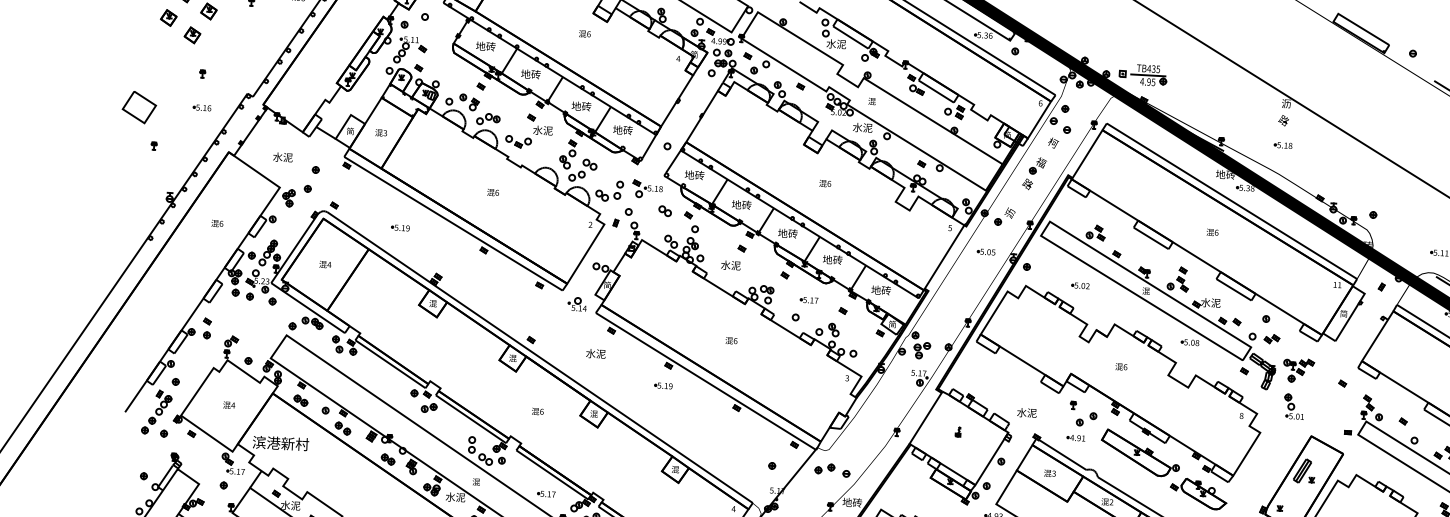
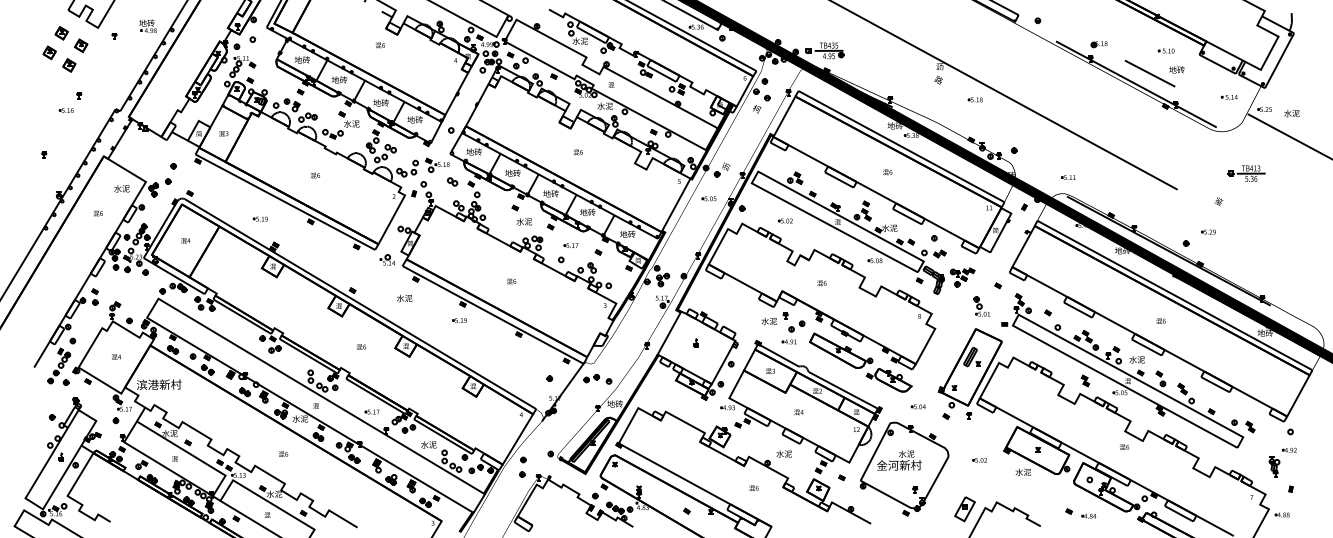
part: (139, 107) -> (30, 125), removed
part: (200, 107) -> (65, 110), moved
part: (1282, 144) -> (974, 99), moved
text: (282, 156) -> (121, 188), moved
part: (1034, 173) -> (743, 134), removed
part: (399, 227) -> (259, 218), moved
text: (731, 265) -> (524, 221), moved
part: (1293, 406) -> (981, 306), moved
text: (1026, 413) -> (768, 321), moved

